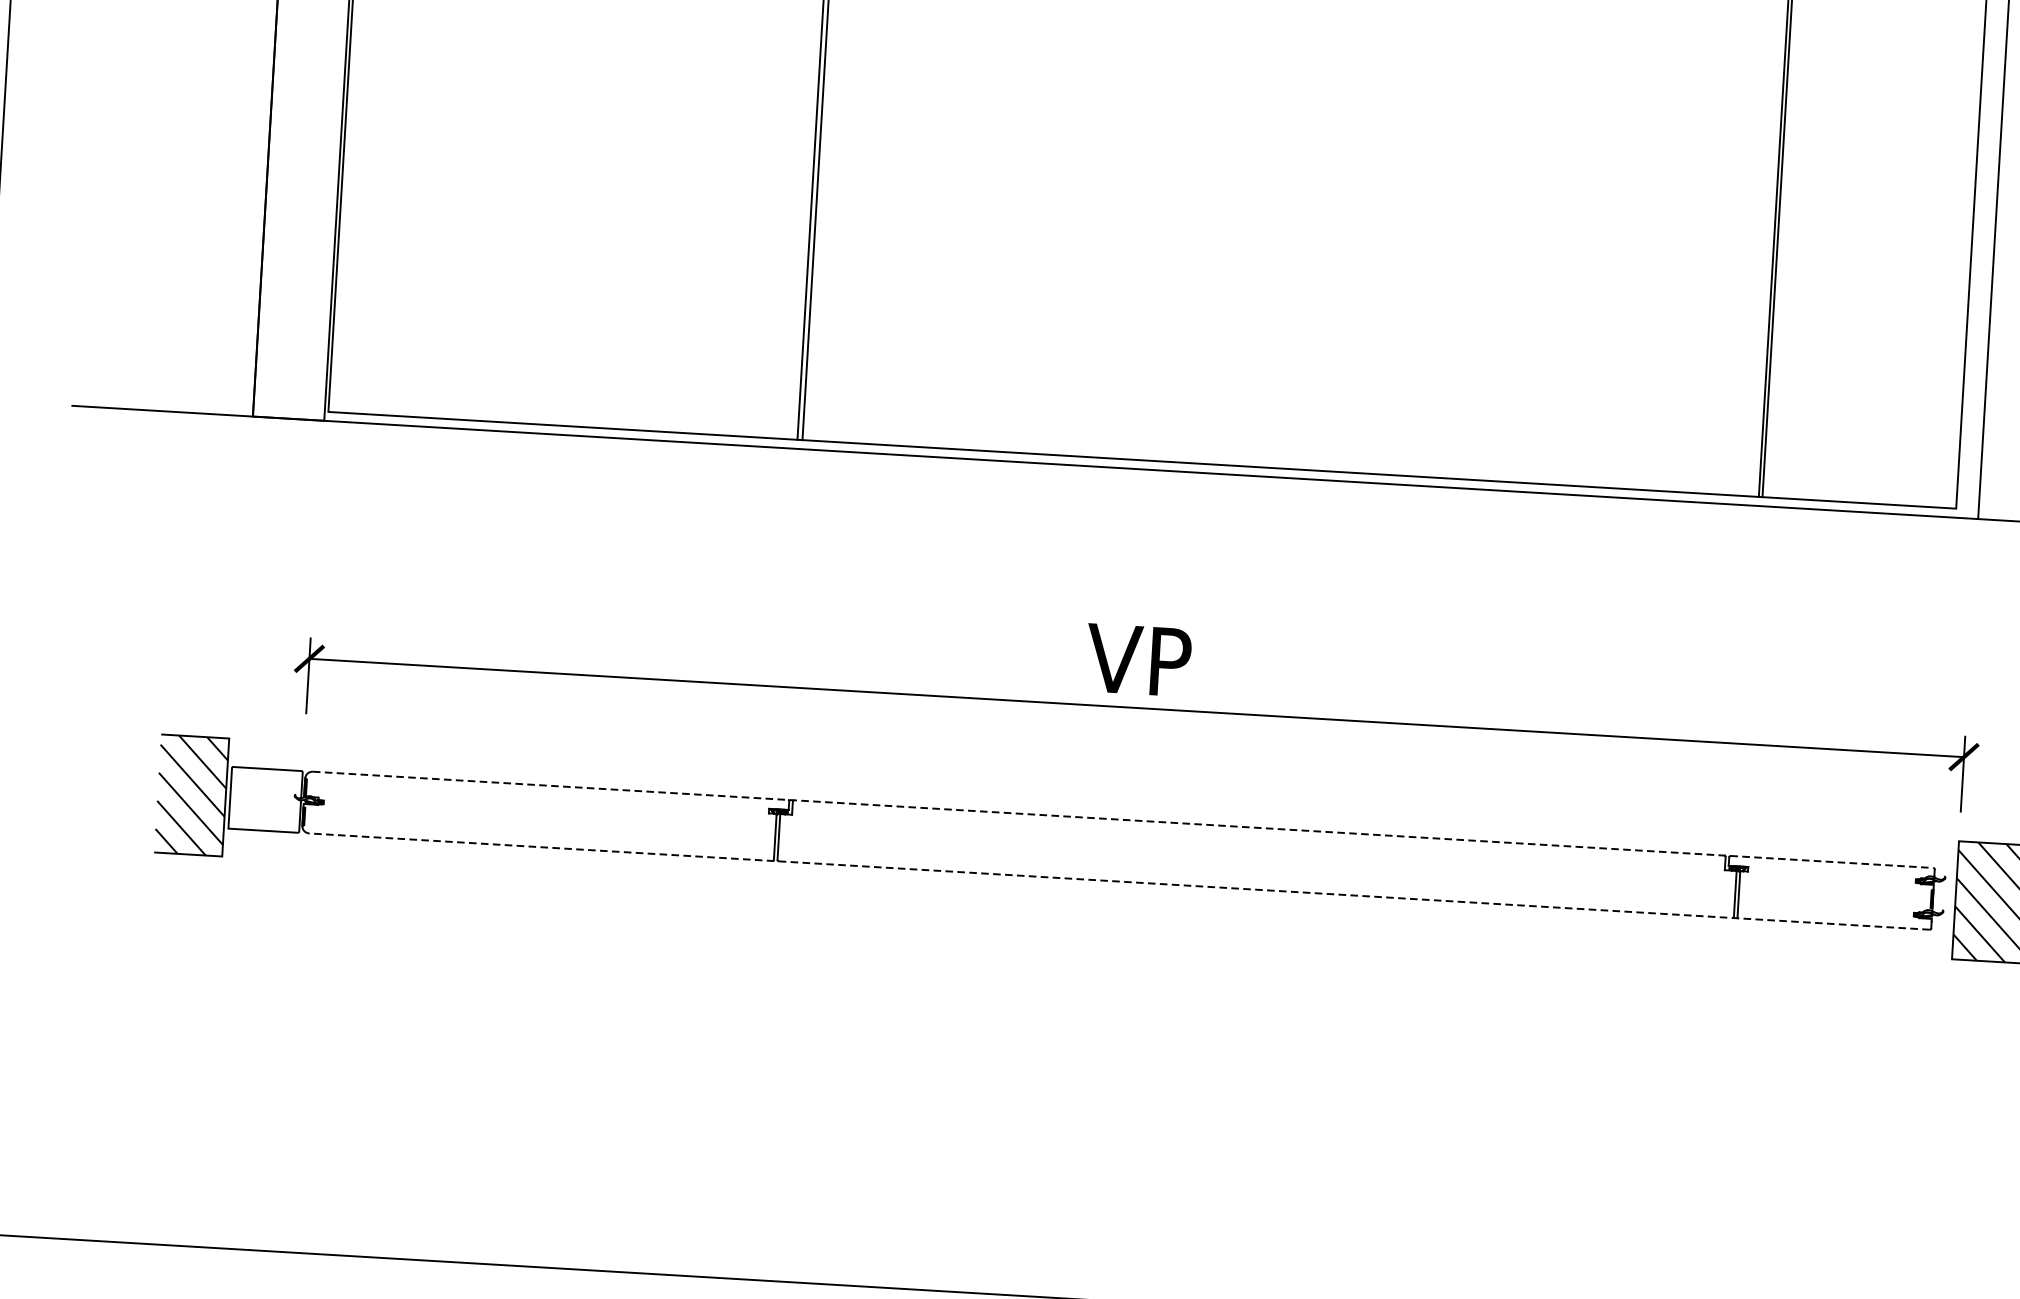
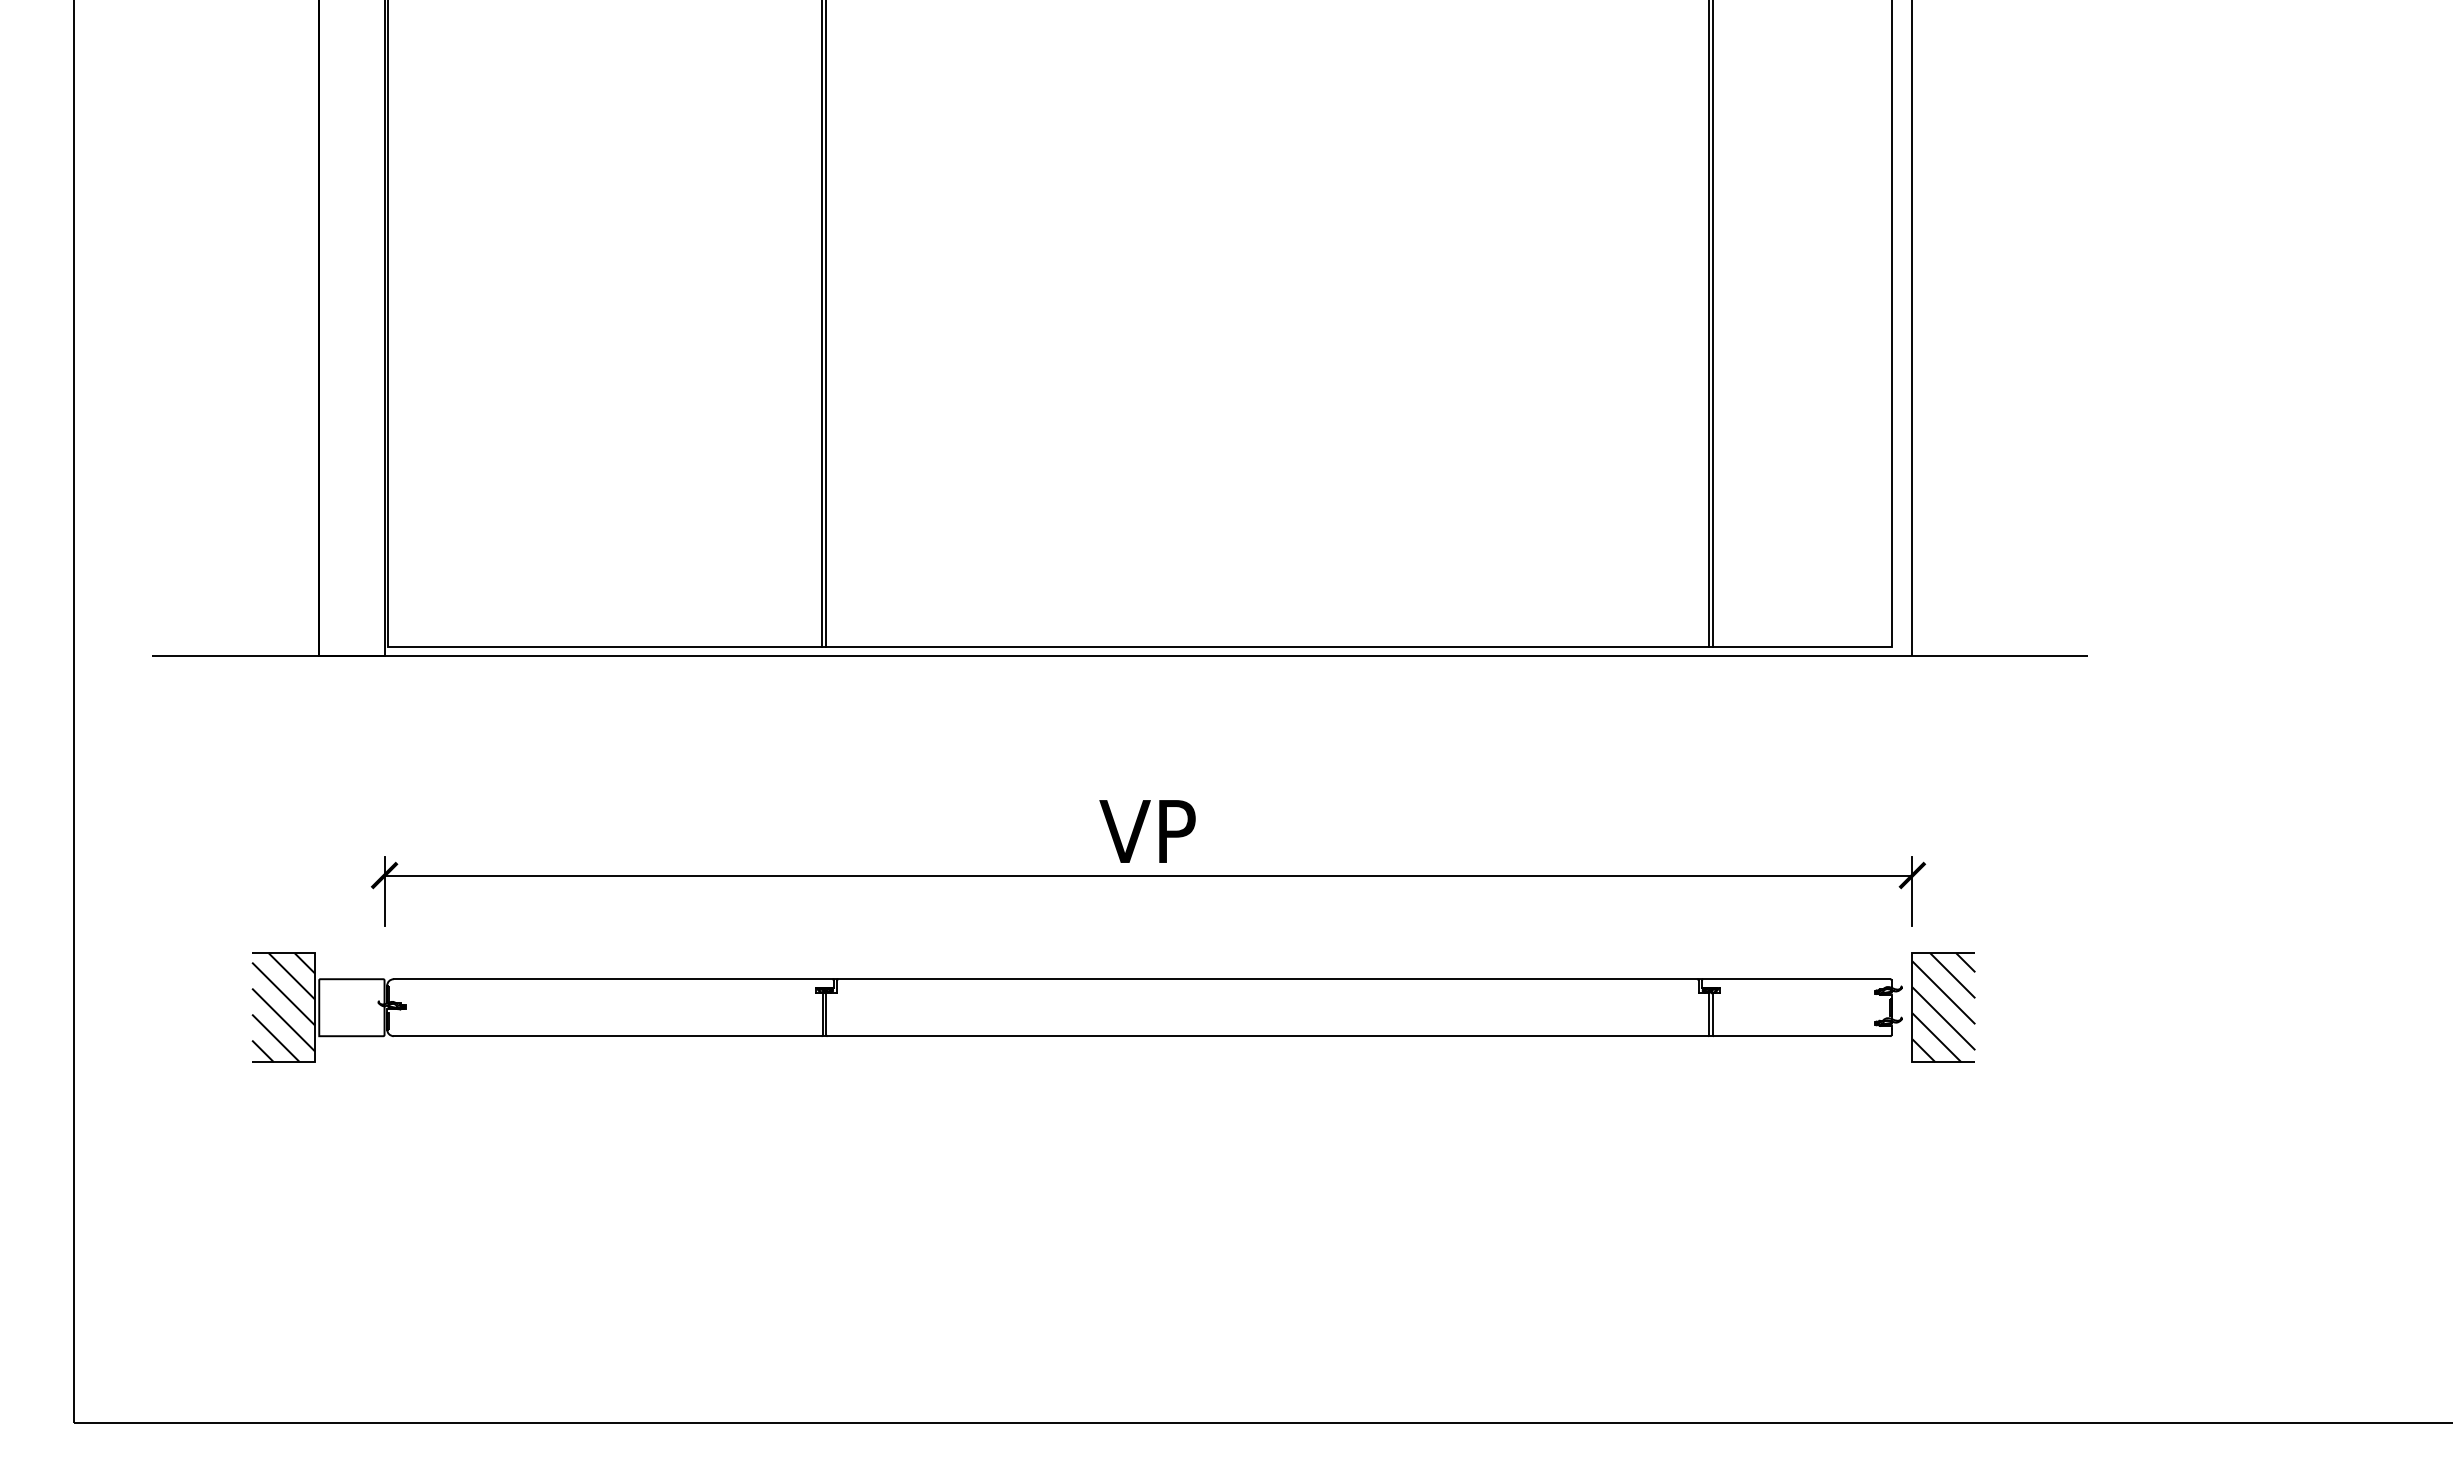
line: (1123, 820) -> (1142, 979), dashed -> solid
line: (1118, 881) -> (1141, 1036), dashed -> solid

